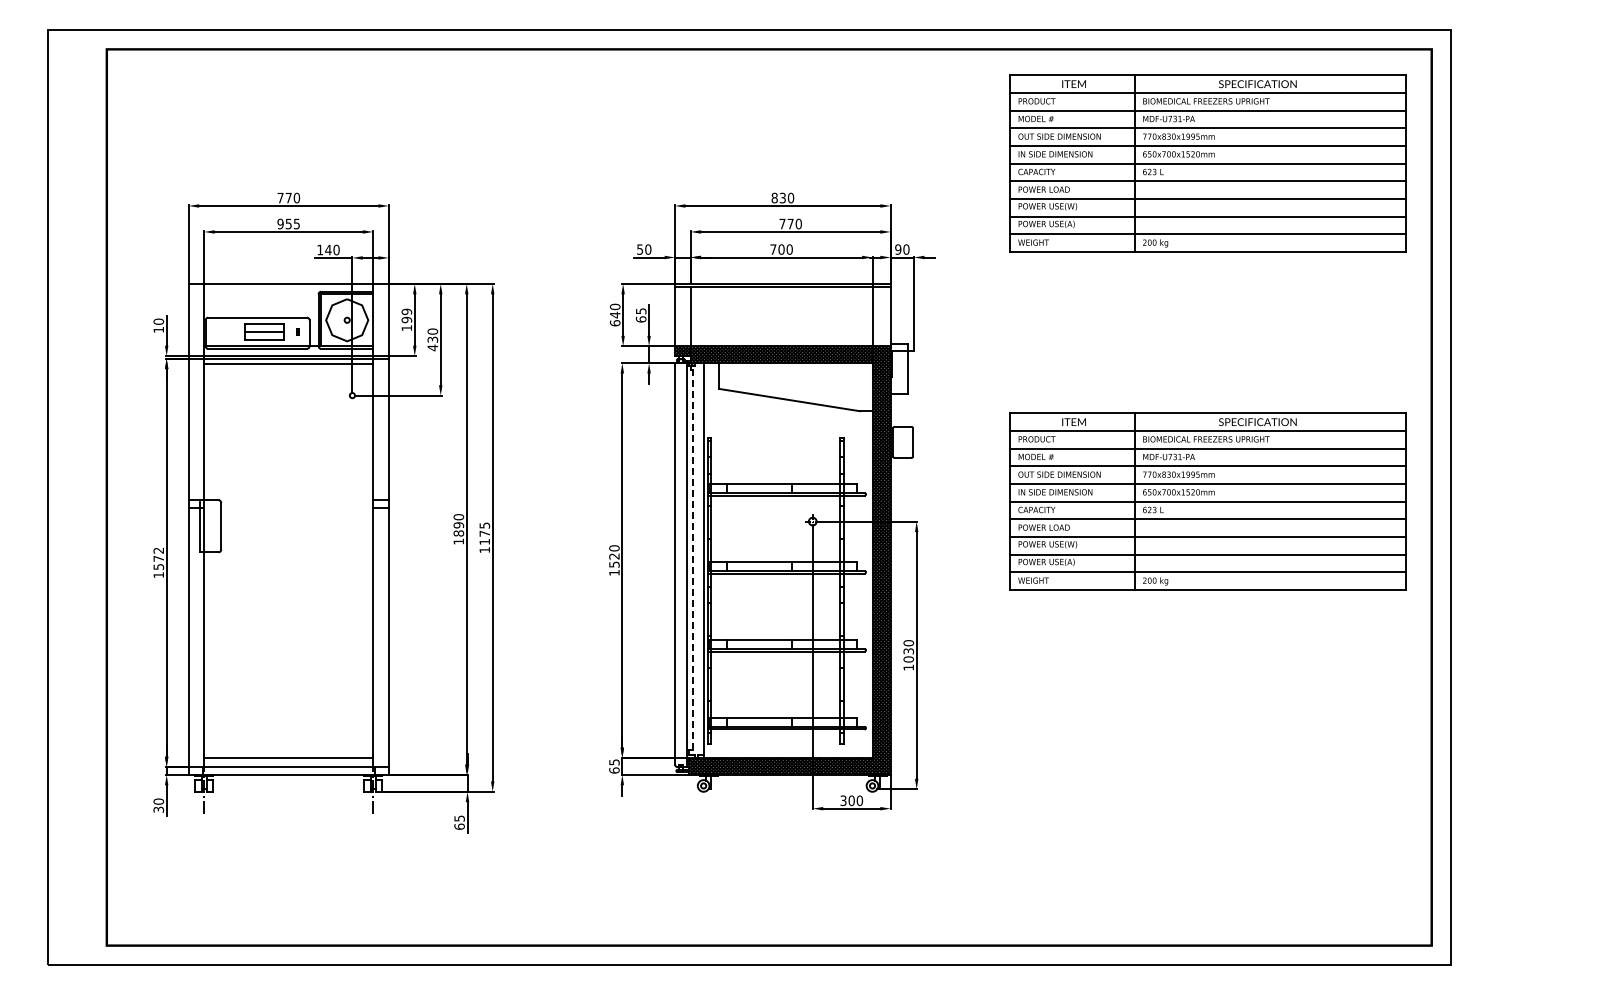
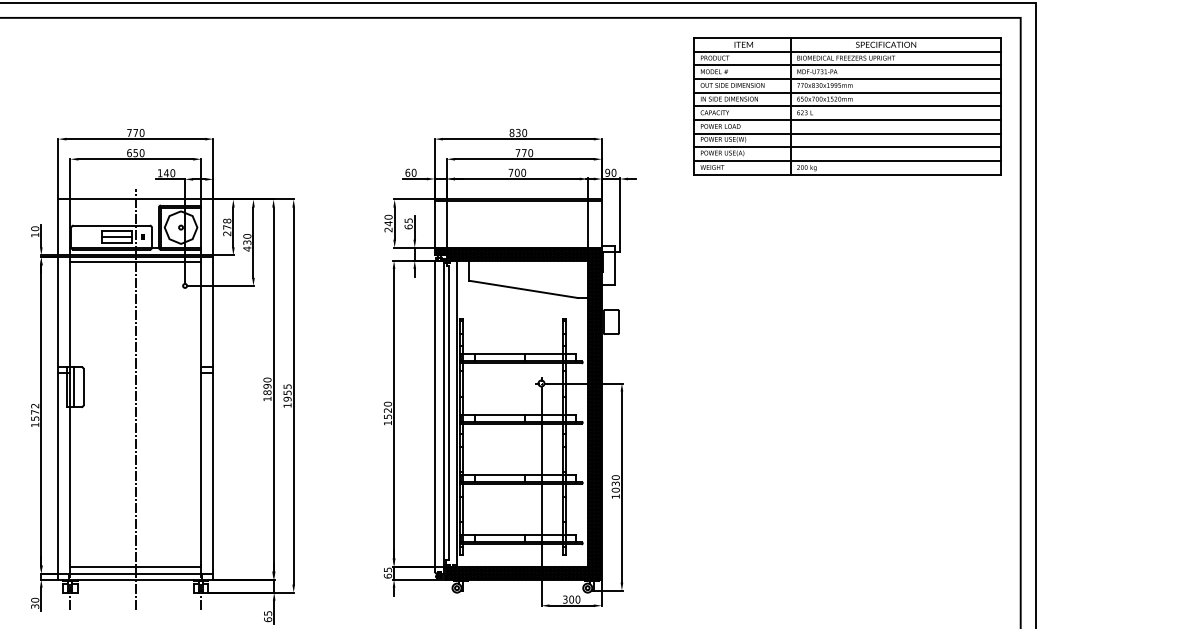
text: (288, 223) -> (135, 152), 955 -> 650
text: (640, 249) -> (408, 172), 50 -> 60
text: (406, 319) -> (226, 227), 199 -> 278
text: (614, 323) -> (387, 230), 640 -> 240
part: (1207, 501) -> (847, 367), removed
line: (209, 526) -> (74, 387), added
text: (484, 537) -> (287, 395), 1175 -> 1955
line: (288, 542) -> (135, 399), added
line: (693, 559) -> (449, 412), dashed -> solid

